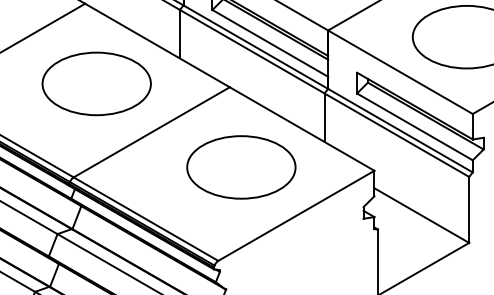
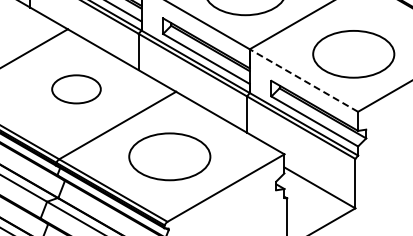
line: (399, 72) -> (303, 80), solid -> dashed
part: (96, 84) -> (76, 89), size x0.6
part: (240, 166) -> (169, 156), moved

